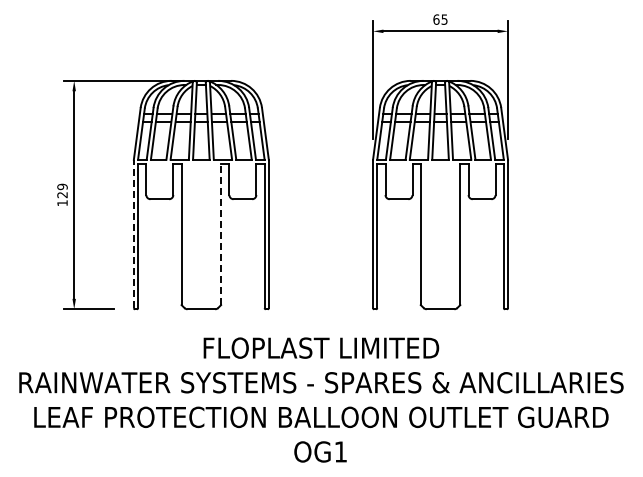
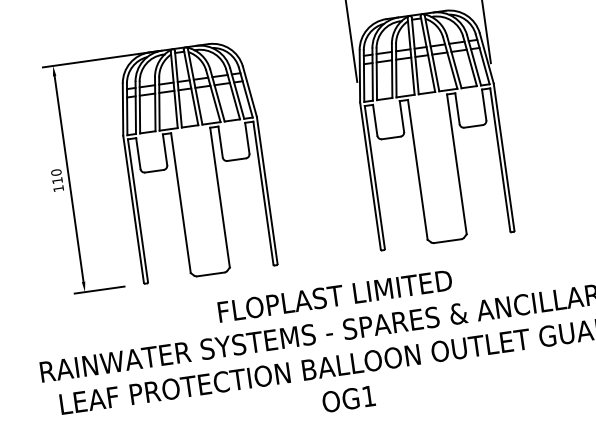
text: (62, 191) -> (56, 177), 129 -> 110
line: (133, 233) -> (133, 208), dashed -> solid
line: (221, 234) -> (220, 197), dashed -> solid

